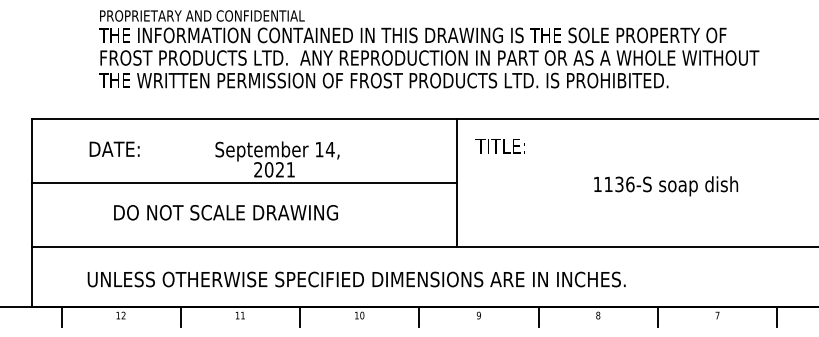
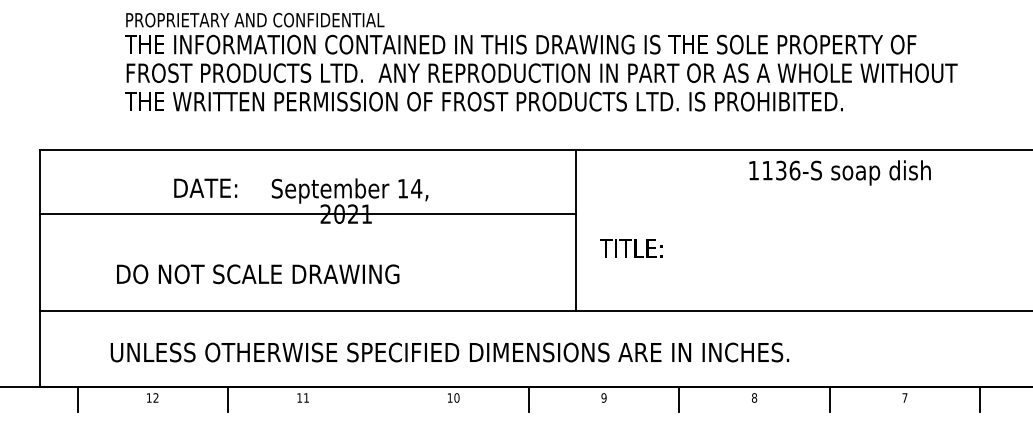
text: (500, 146) -> (631, 248), moved
text: (114, 148) -> (205, 187), moved
line: (243, 182) -> (307, 214), moved
text: (665, 185) -> (839, 172), moved
text: (226, 212) -> (258, 274), moved
line: (300, 316) -> (378, 399), removed

